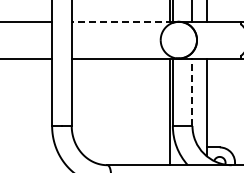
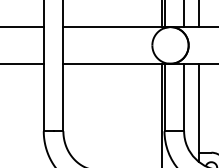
line: (122, 21) -> (114, 26), dashed -> solid
line: (192, 92) -> (184, 97), dashed -> solid

